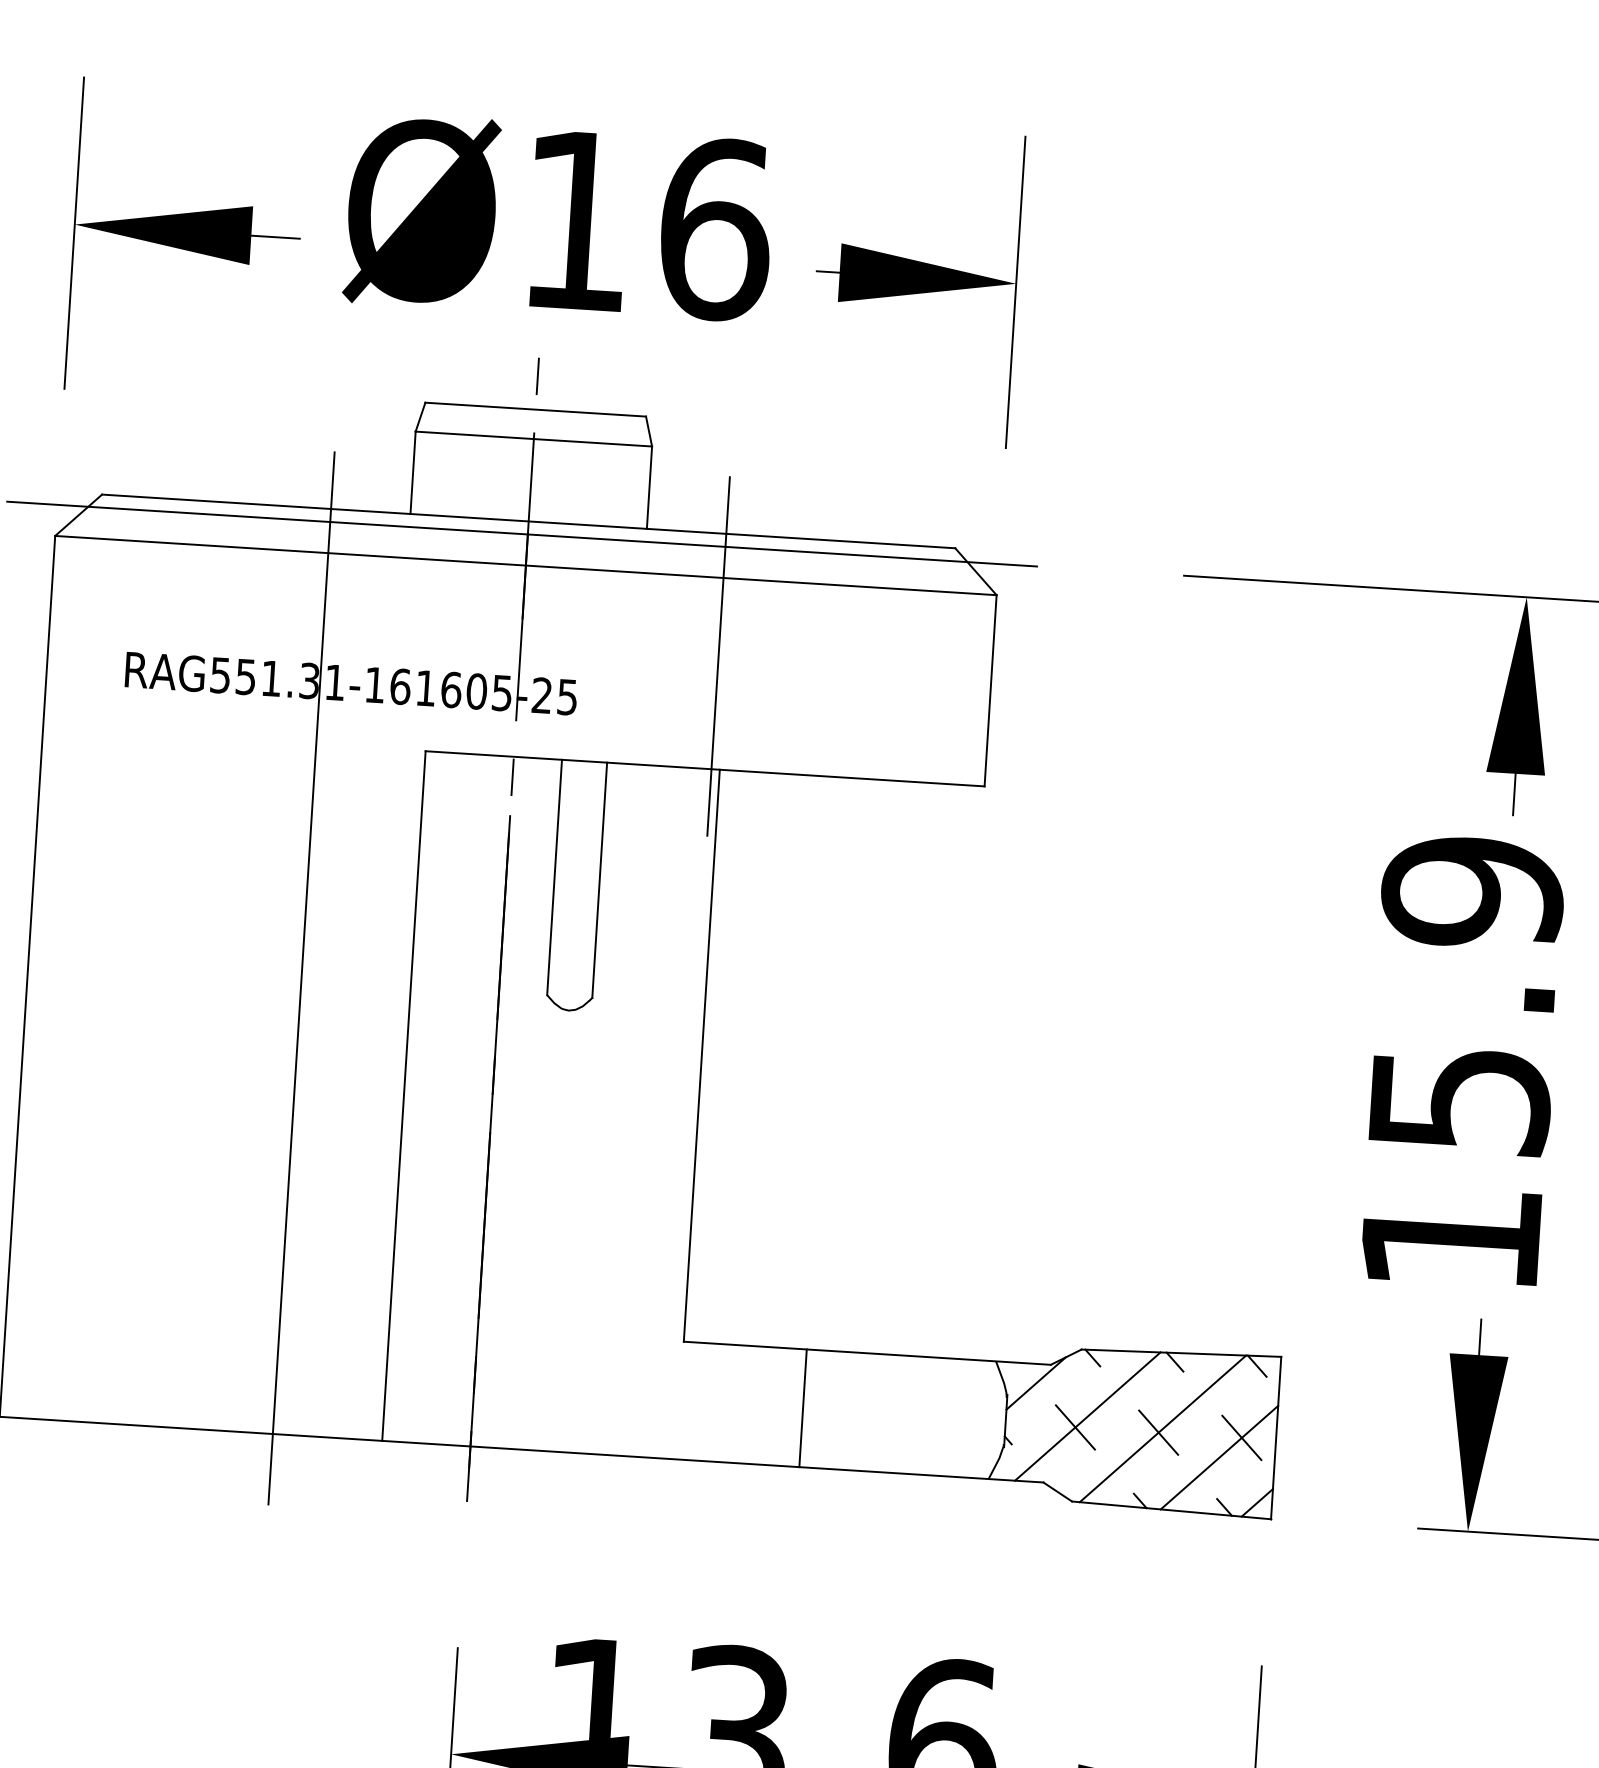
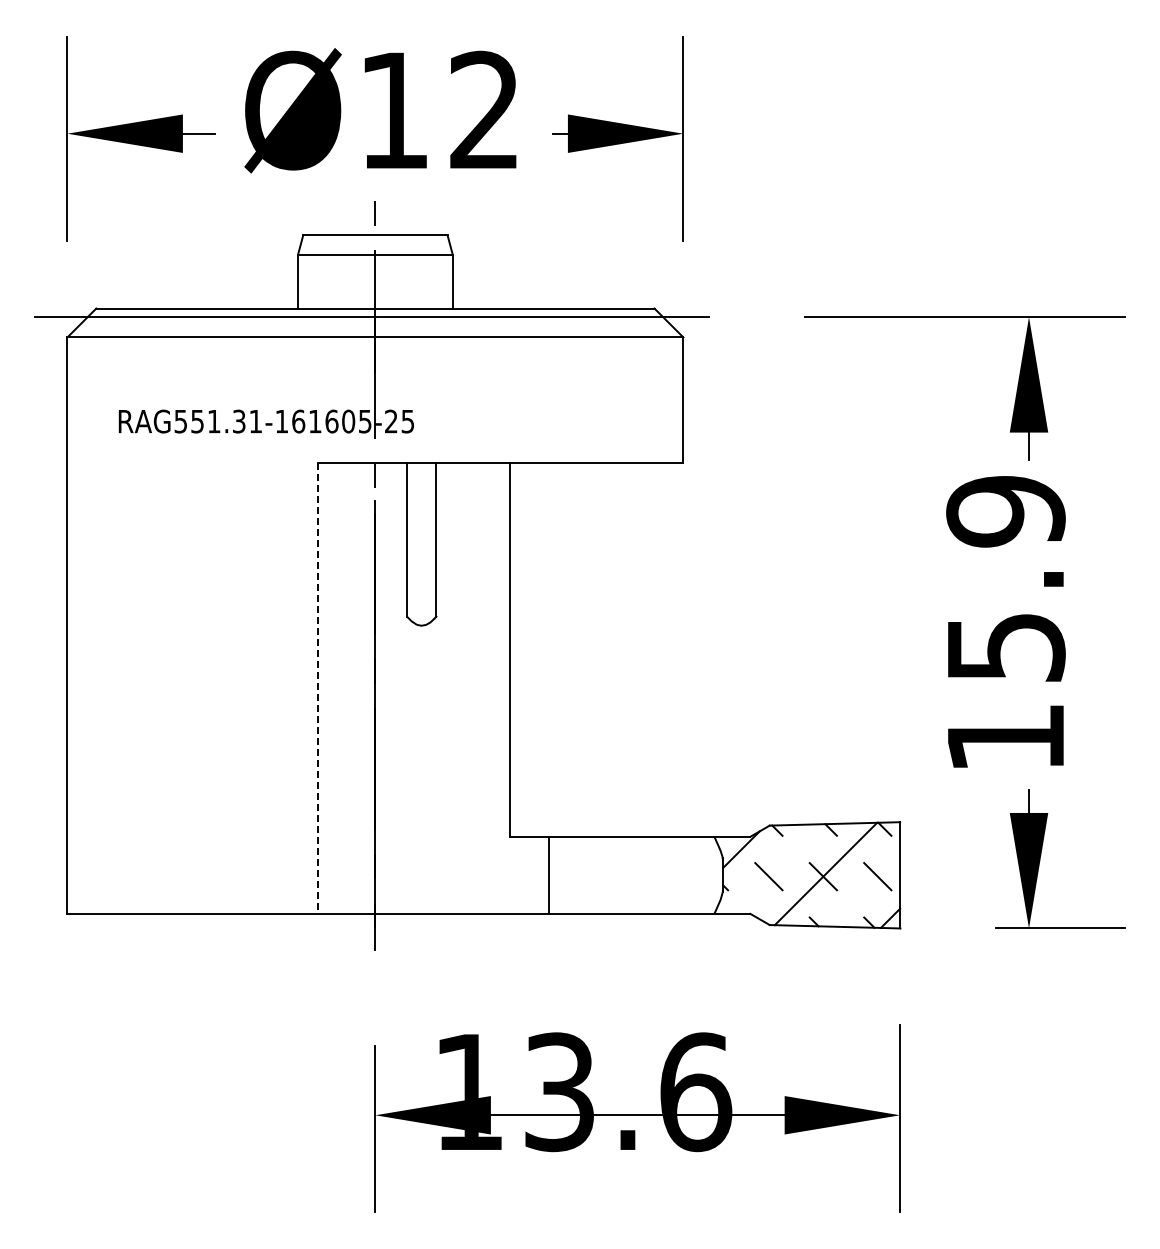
text: (715, 229) -> (485, 110), Ø16 -> Ø12
line: (718, 655) -> (504, 388), removed
line: (302, 978) -> (246, 615), removed
line: (403, 1096) -> (317, 688), solid -> dashed
line: (802, 1407) -> (548, 874), moved
line: (1087, 1415) -> (776, 868), removed
line: (1218, 1457) -> (863, 890), removed

